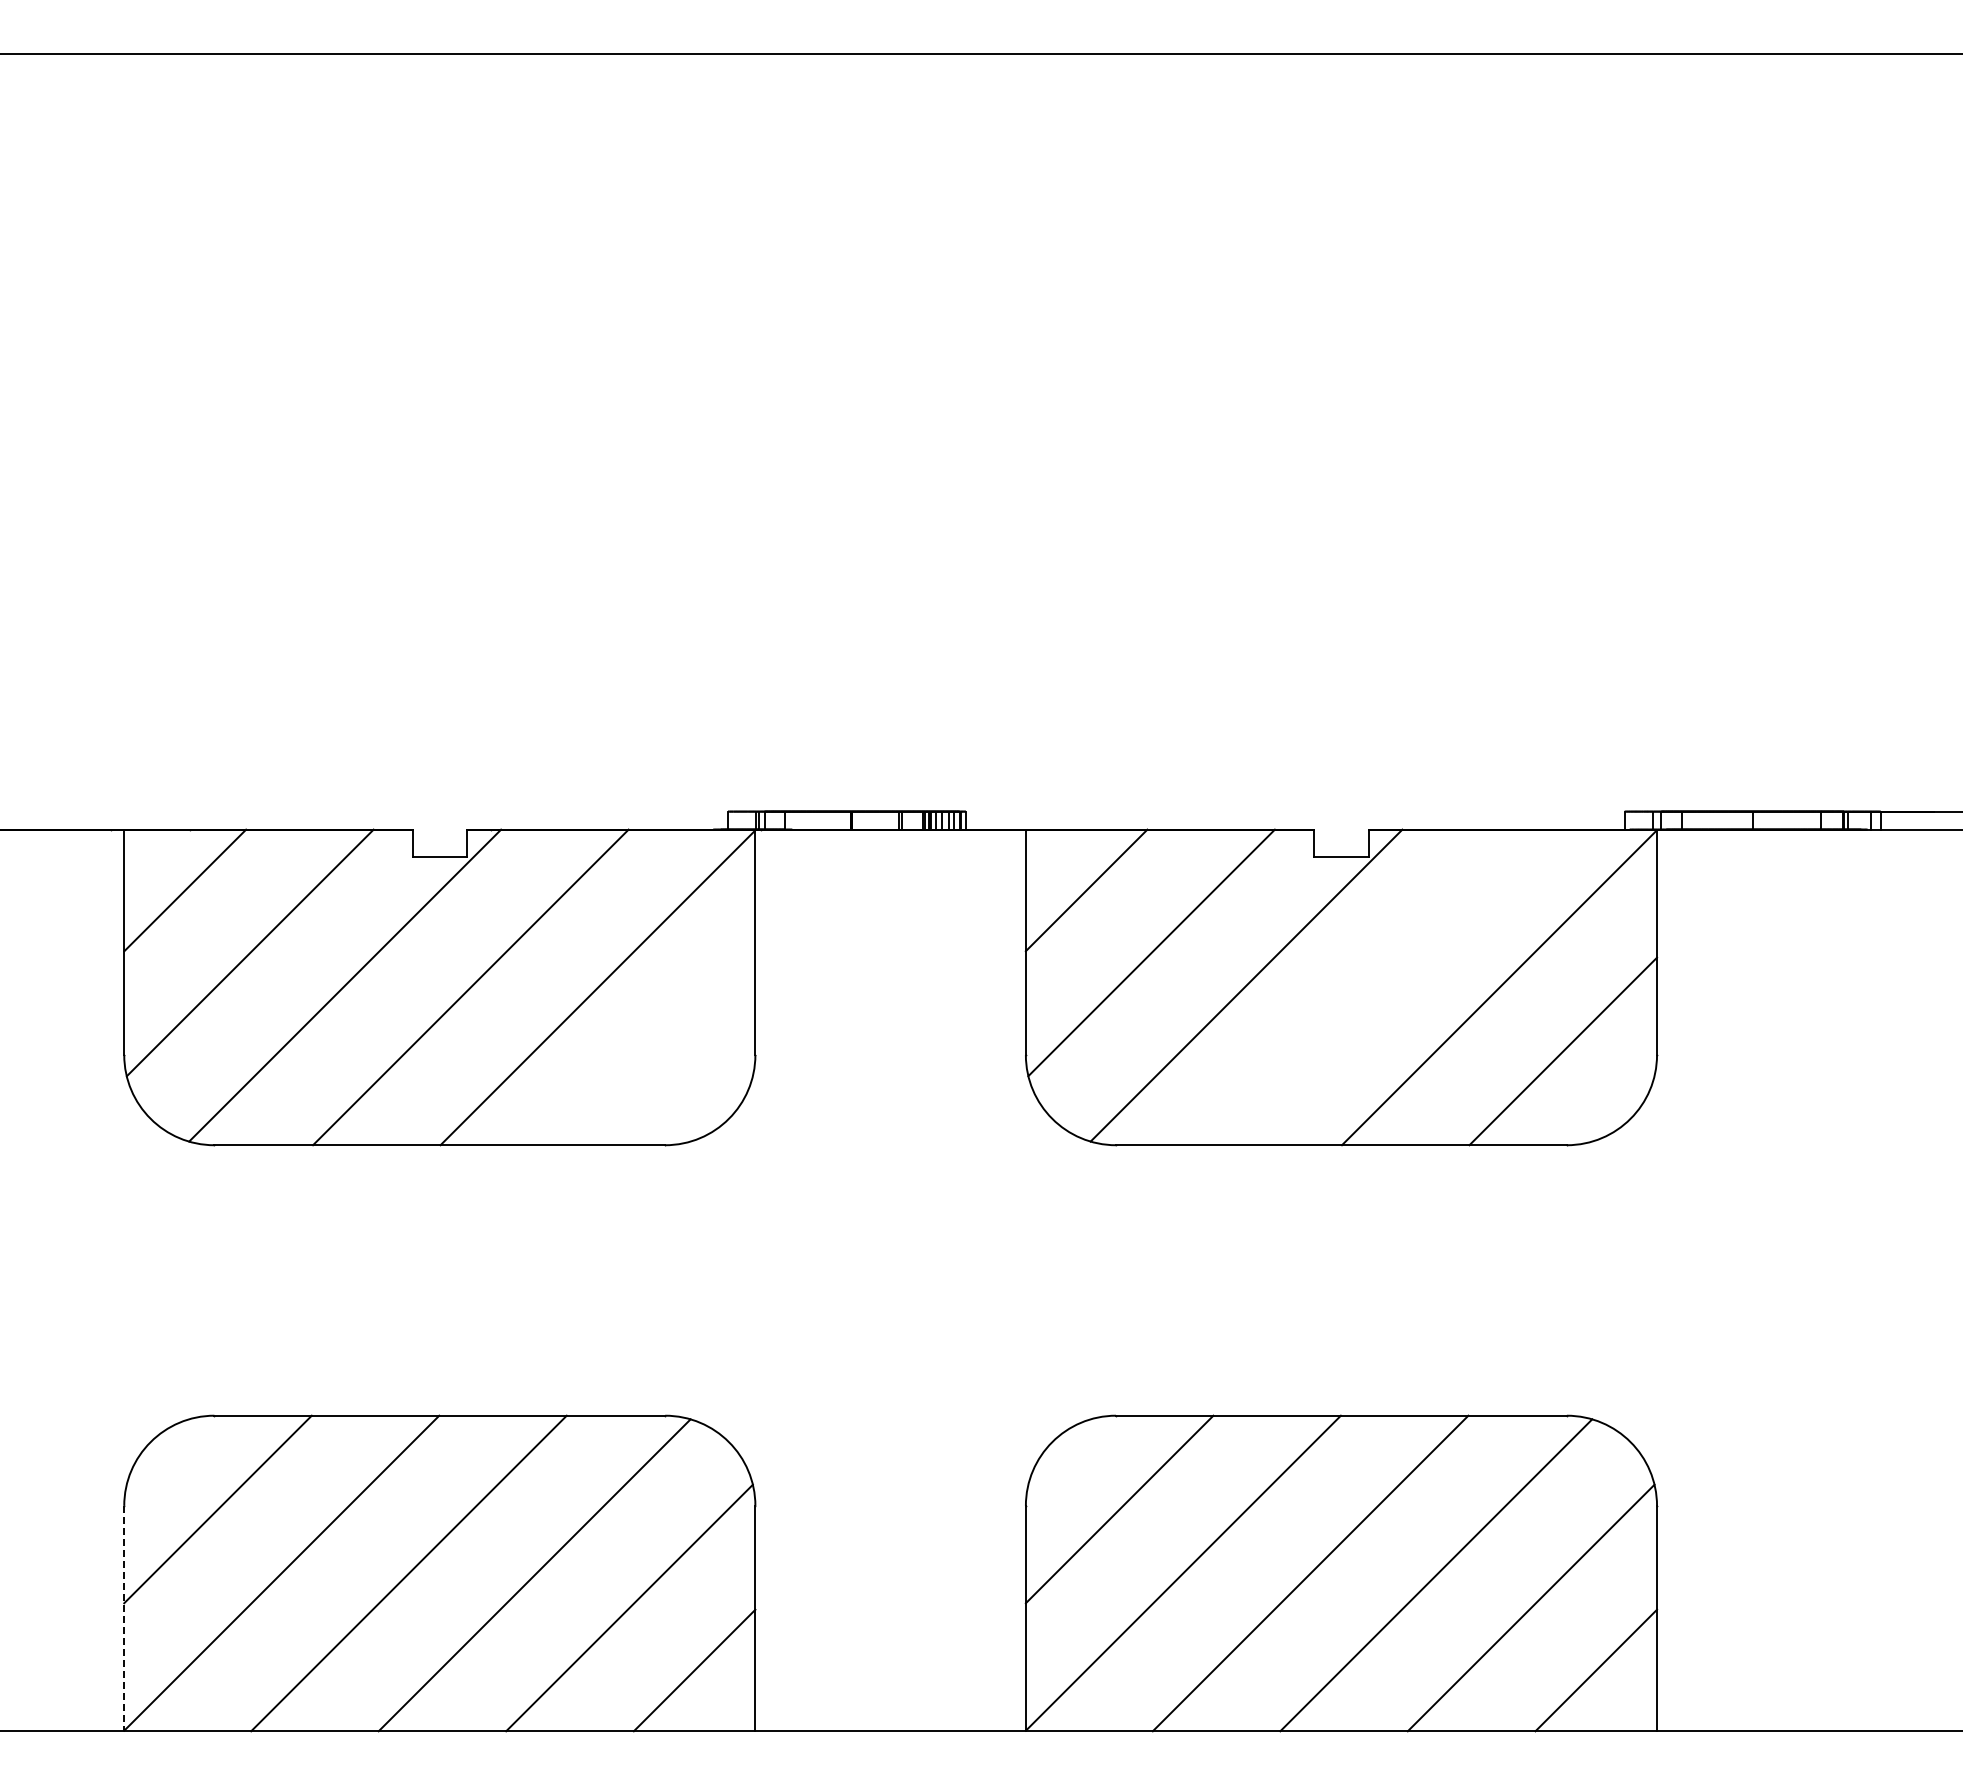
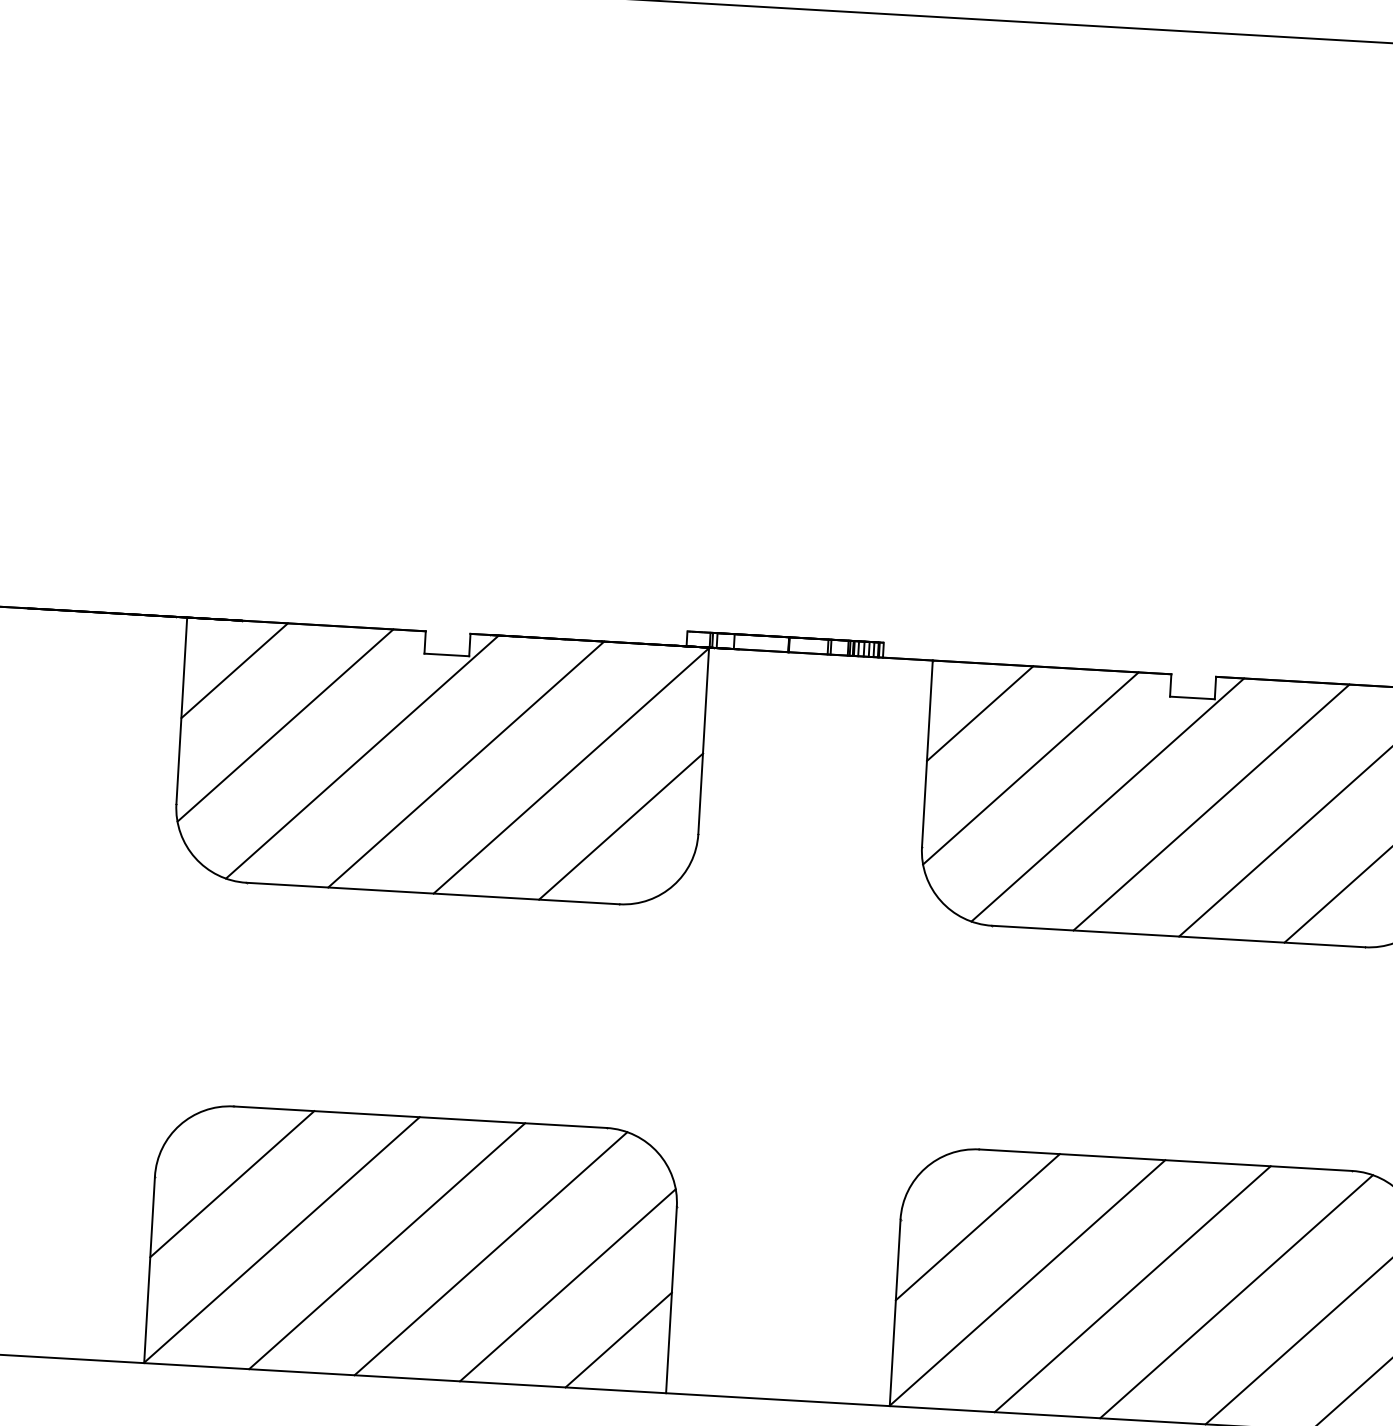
line: (1371, 987) -> (1211, 807), added
line: (661, 1051) -> (620, 826), added
line: (124, 1618) -> (149, 1269), dashed -> solid

